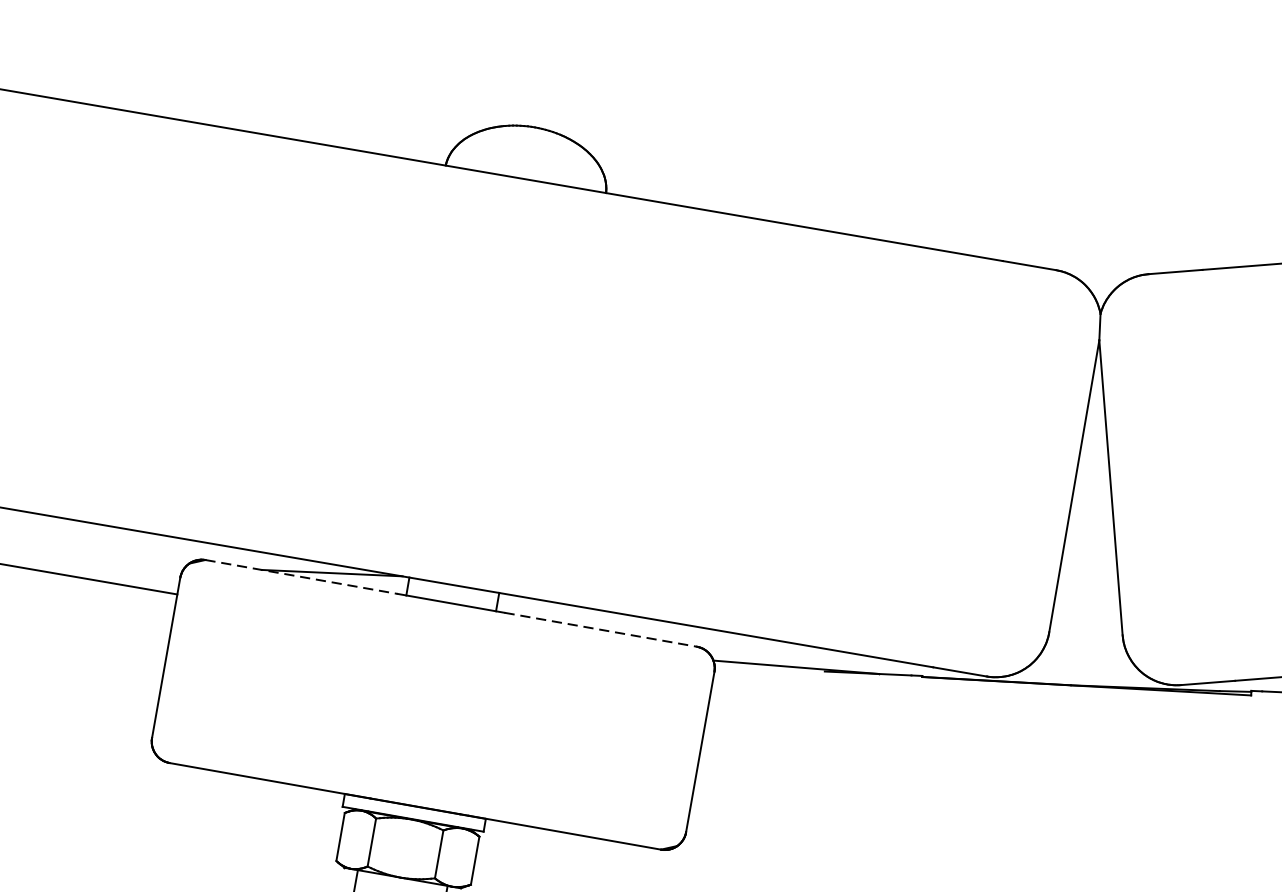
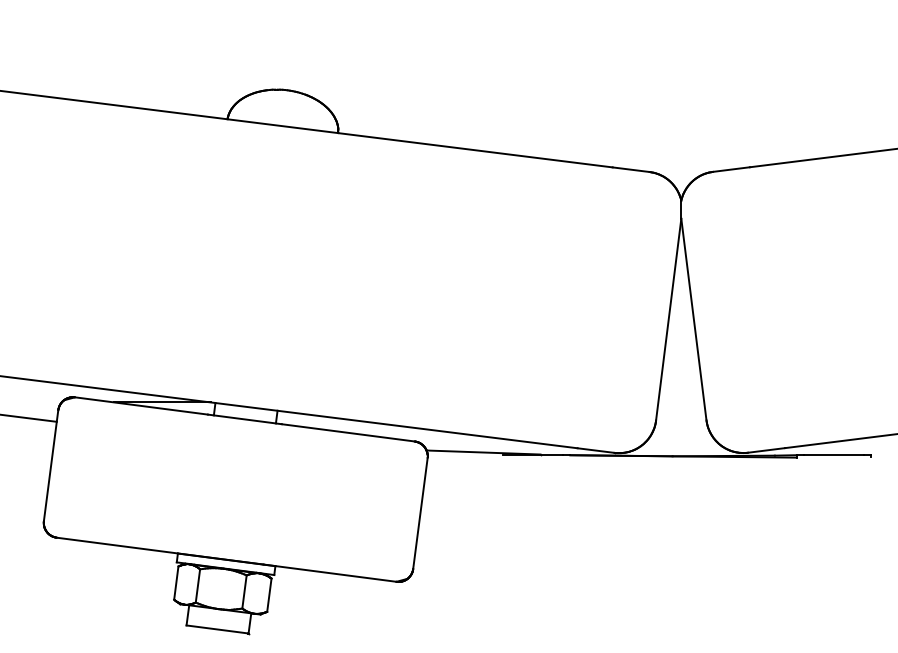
line: (301, 577) -> (141, 406), dashed -> solid
line: (601, 629) -> (348, 432), dashed -> solid

